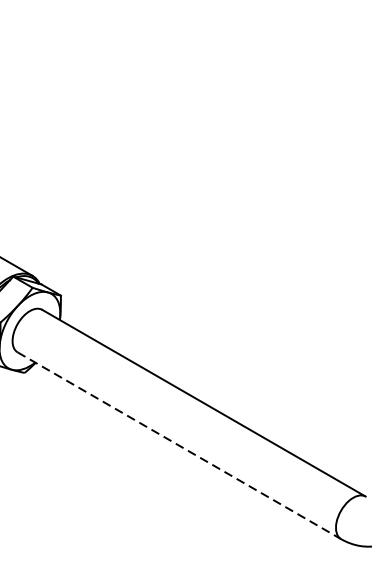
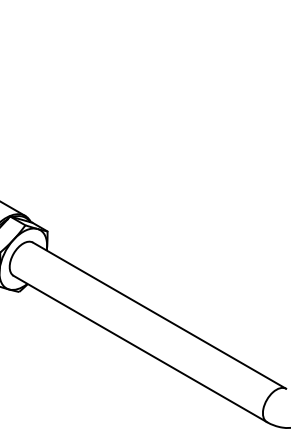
line: (179, 446) -> (140, 349), dashed -> solid

